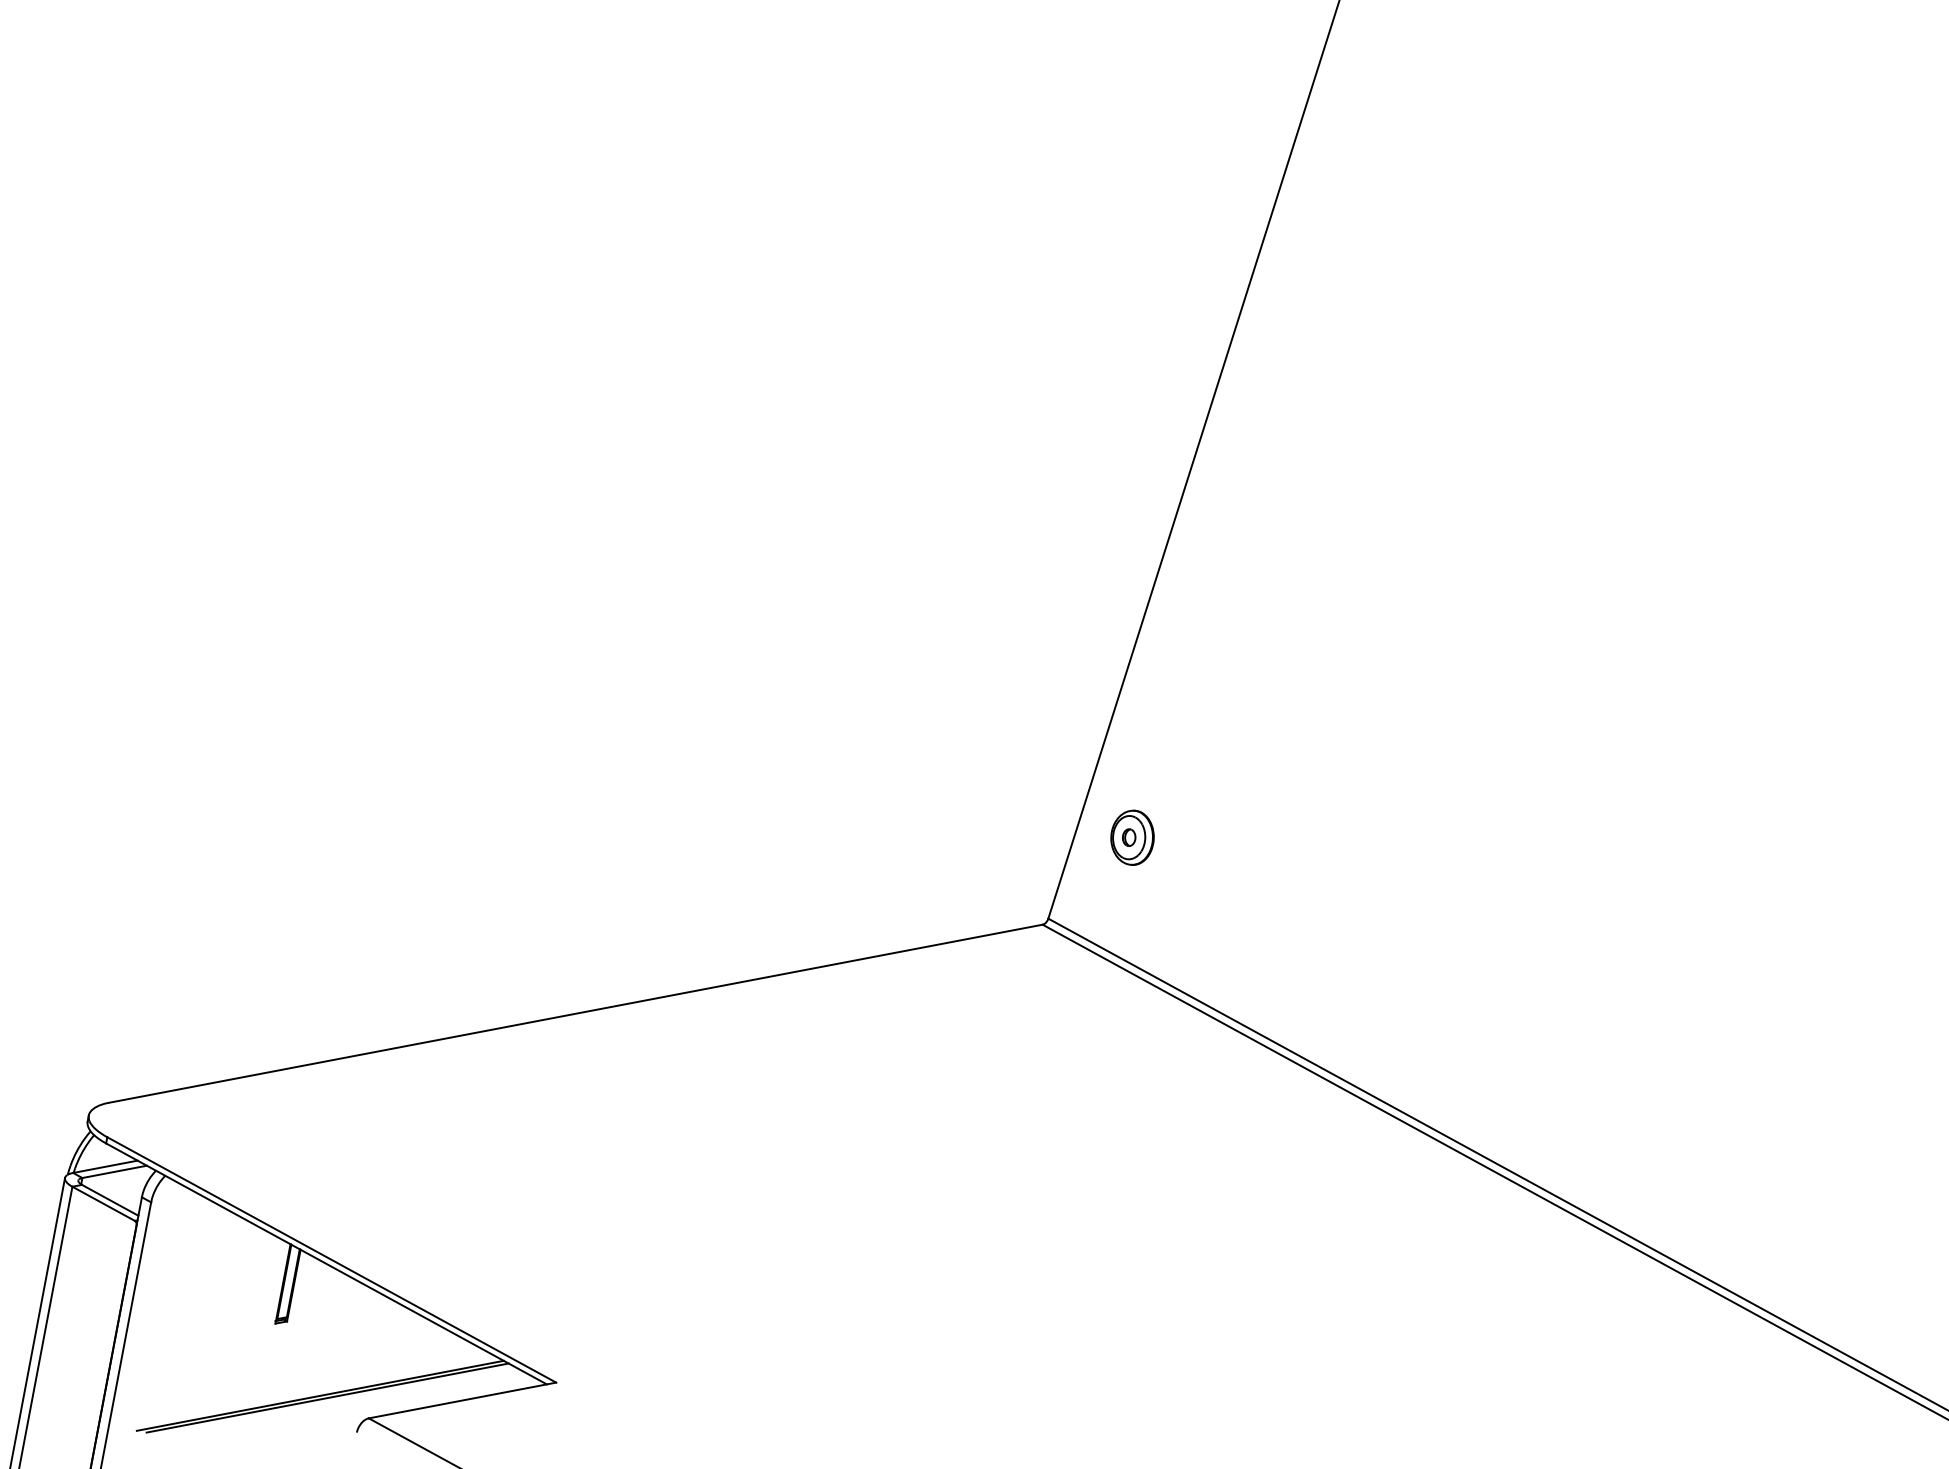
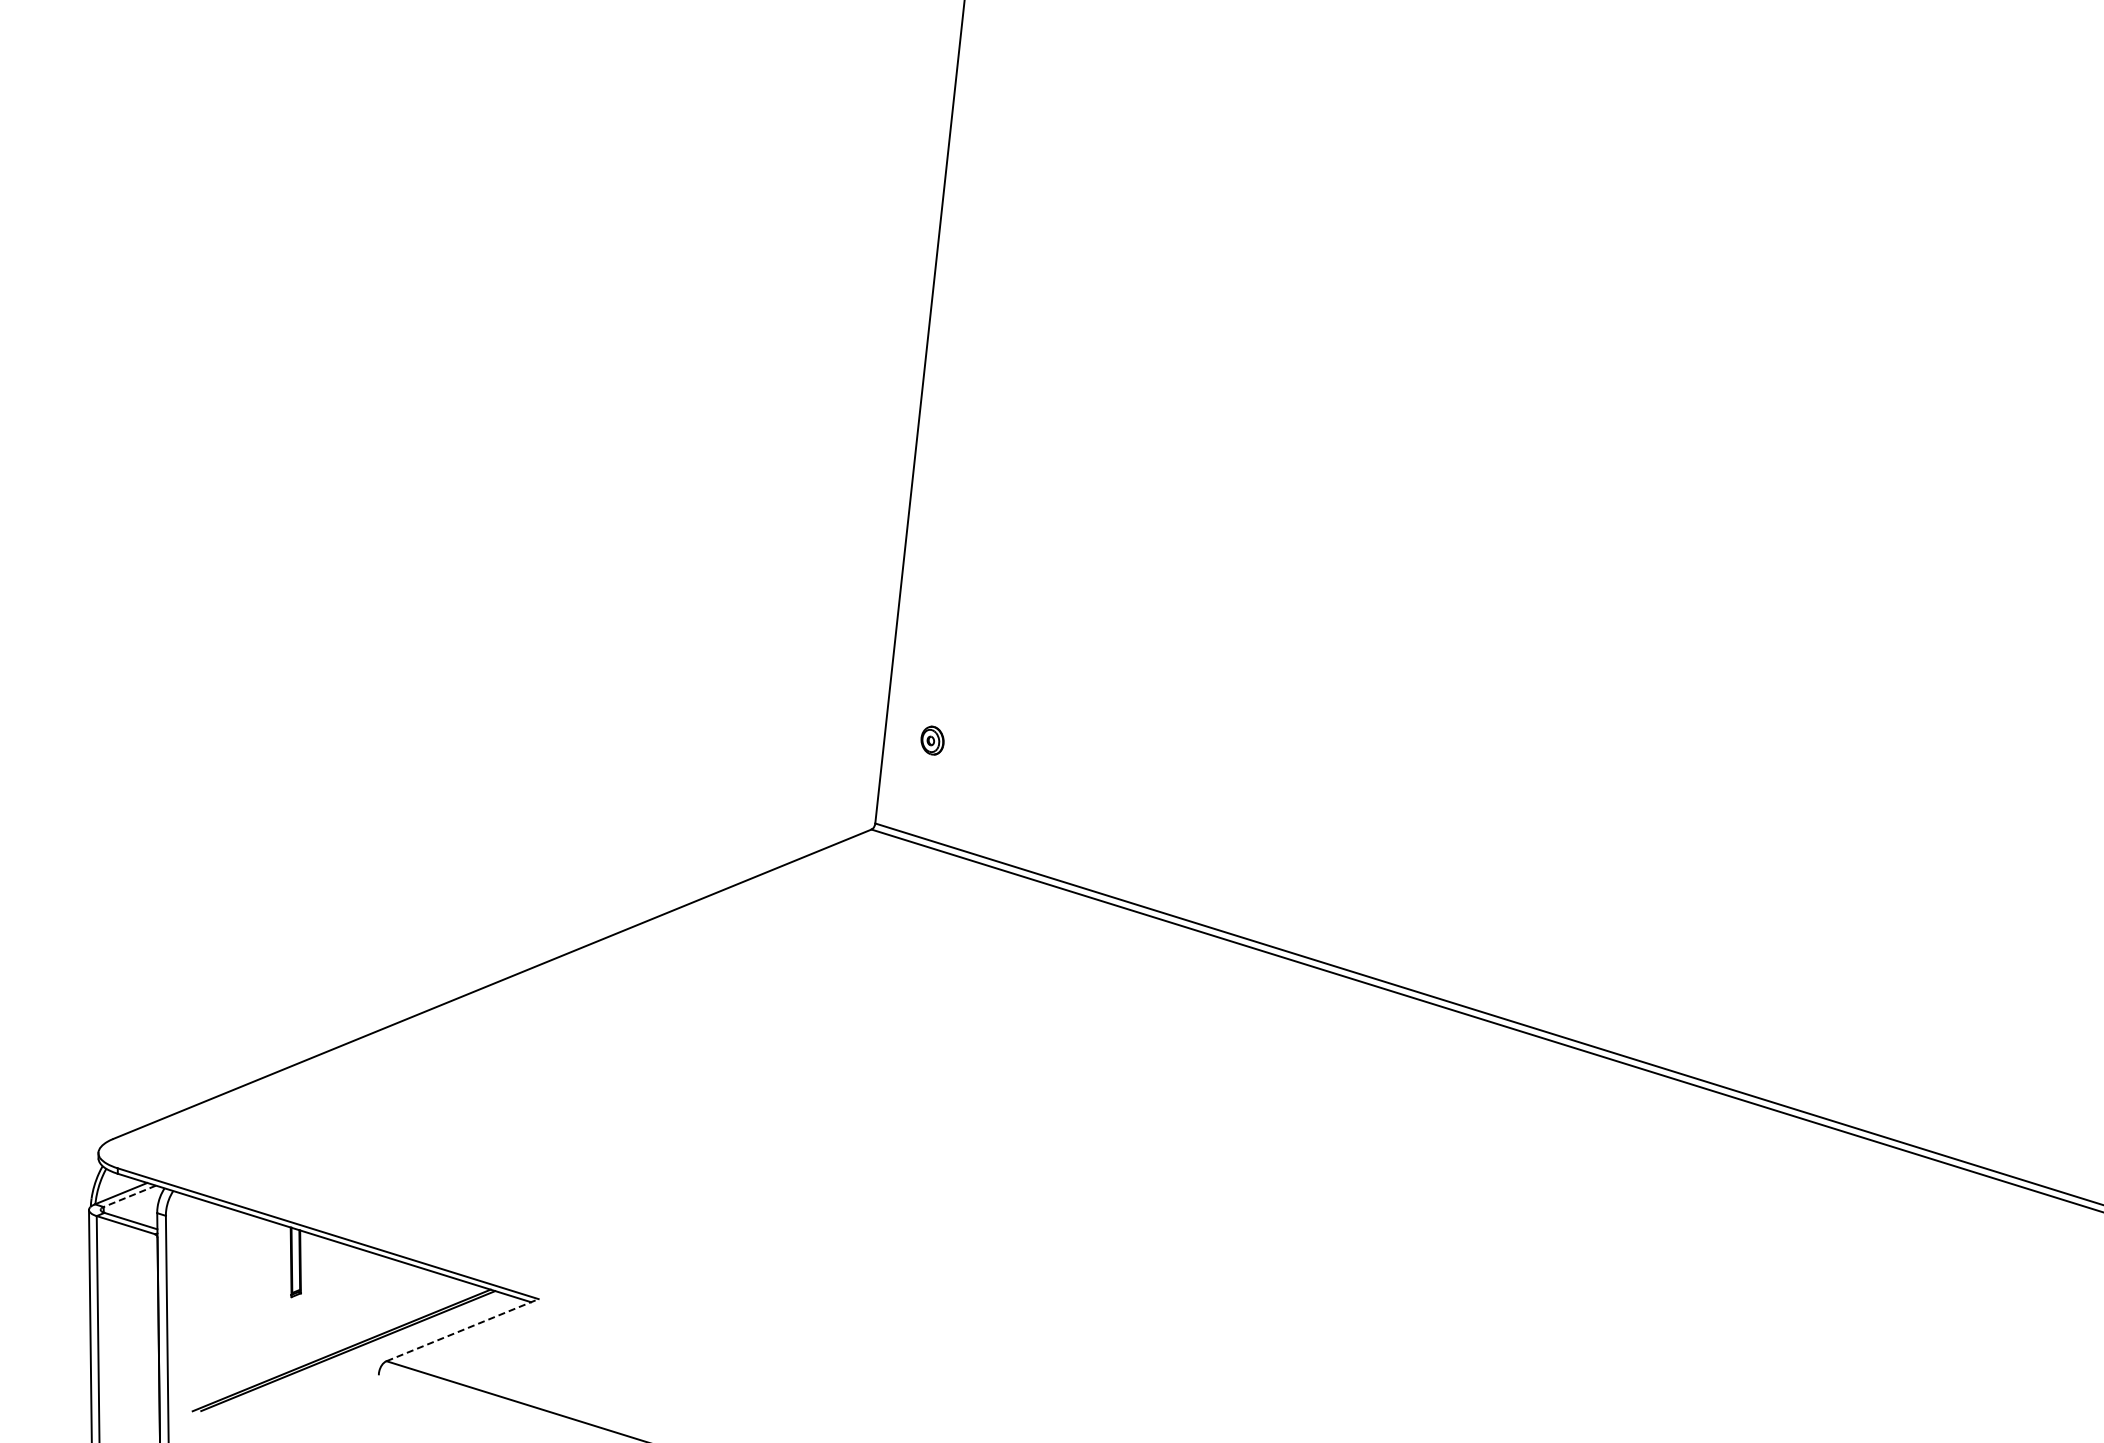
part: (1132, 837) -> (932, 740), size x0.6
line: (114, 1171) -> (129, 1196), solid -> dashed
line: (463, 1399) -> (463, 1329), solid -> dashed

